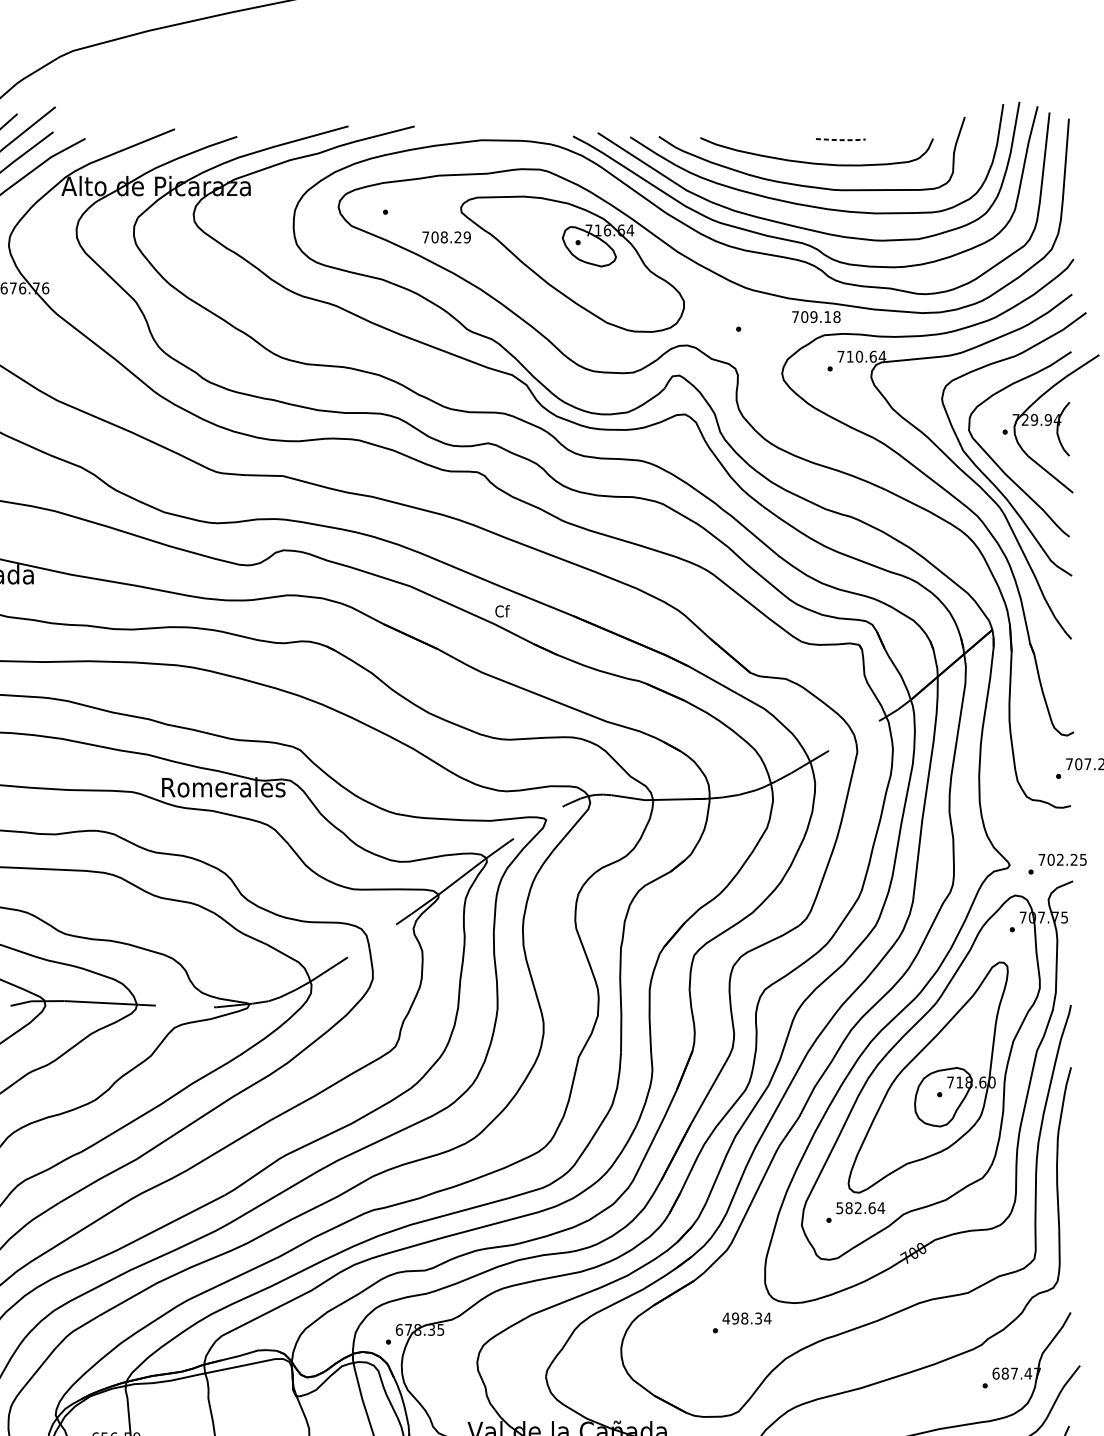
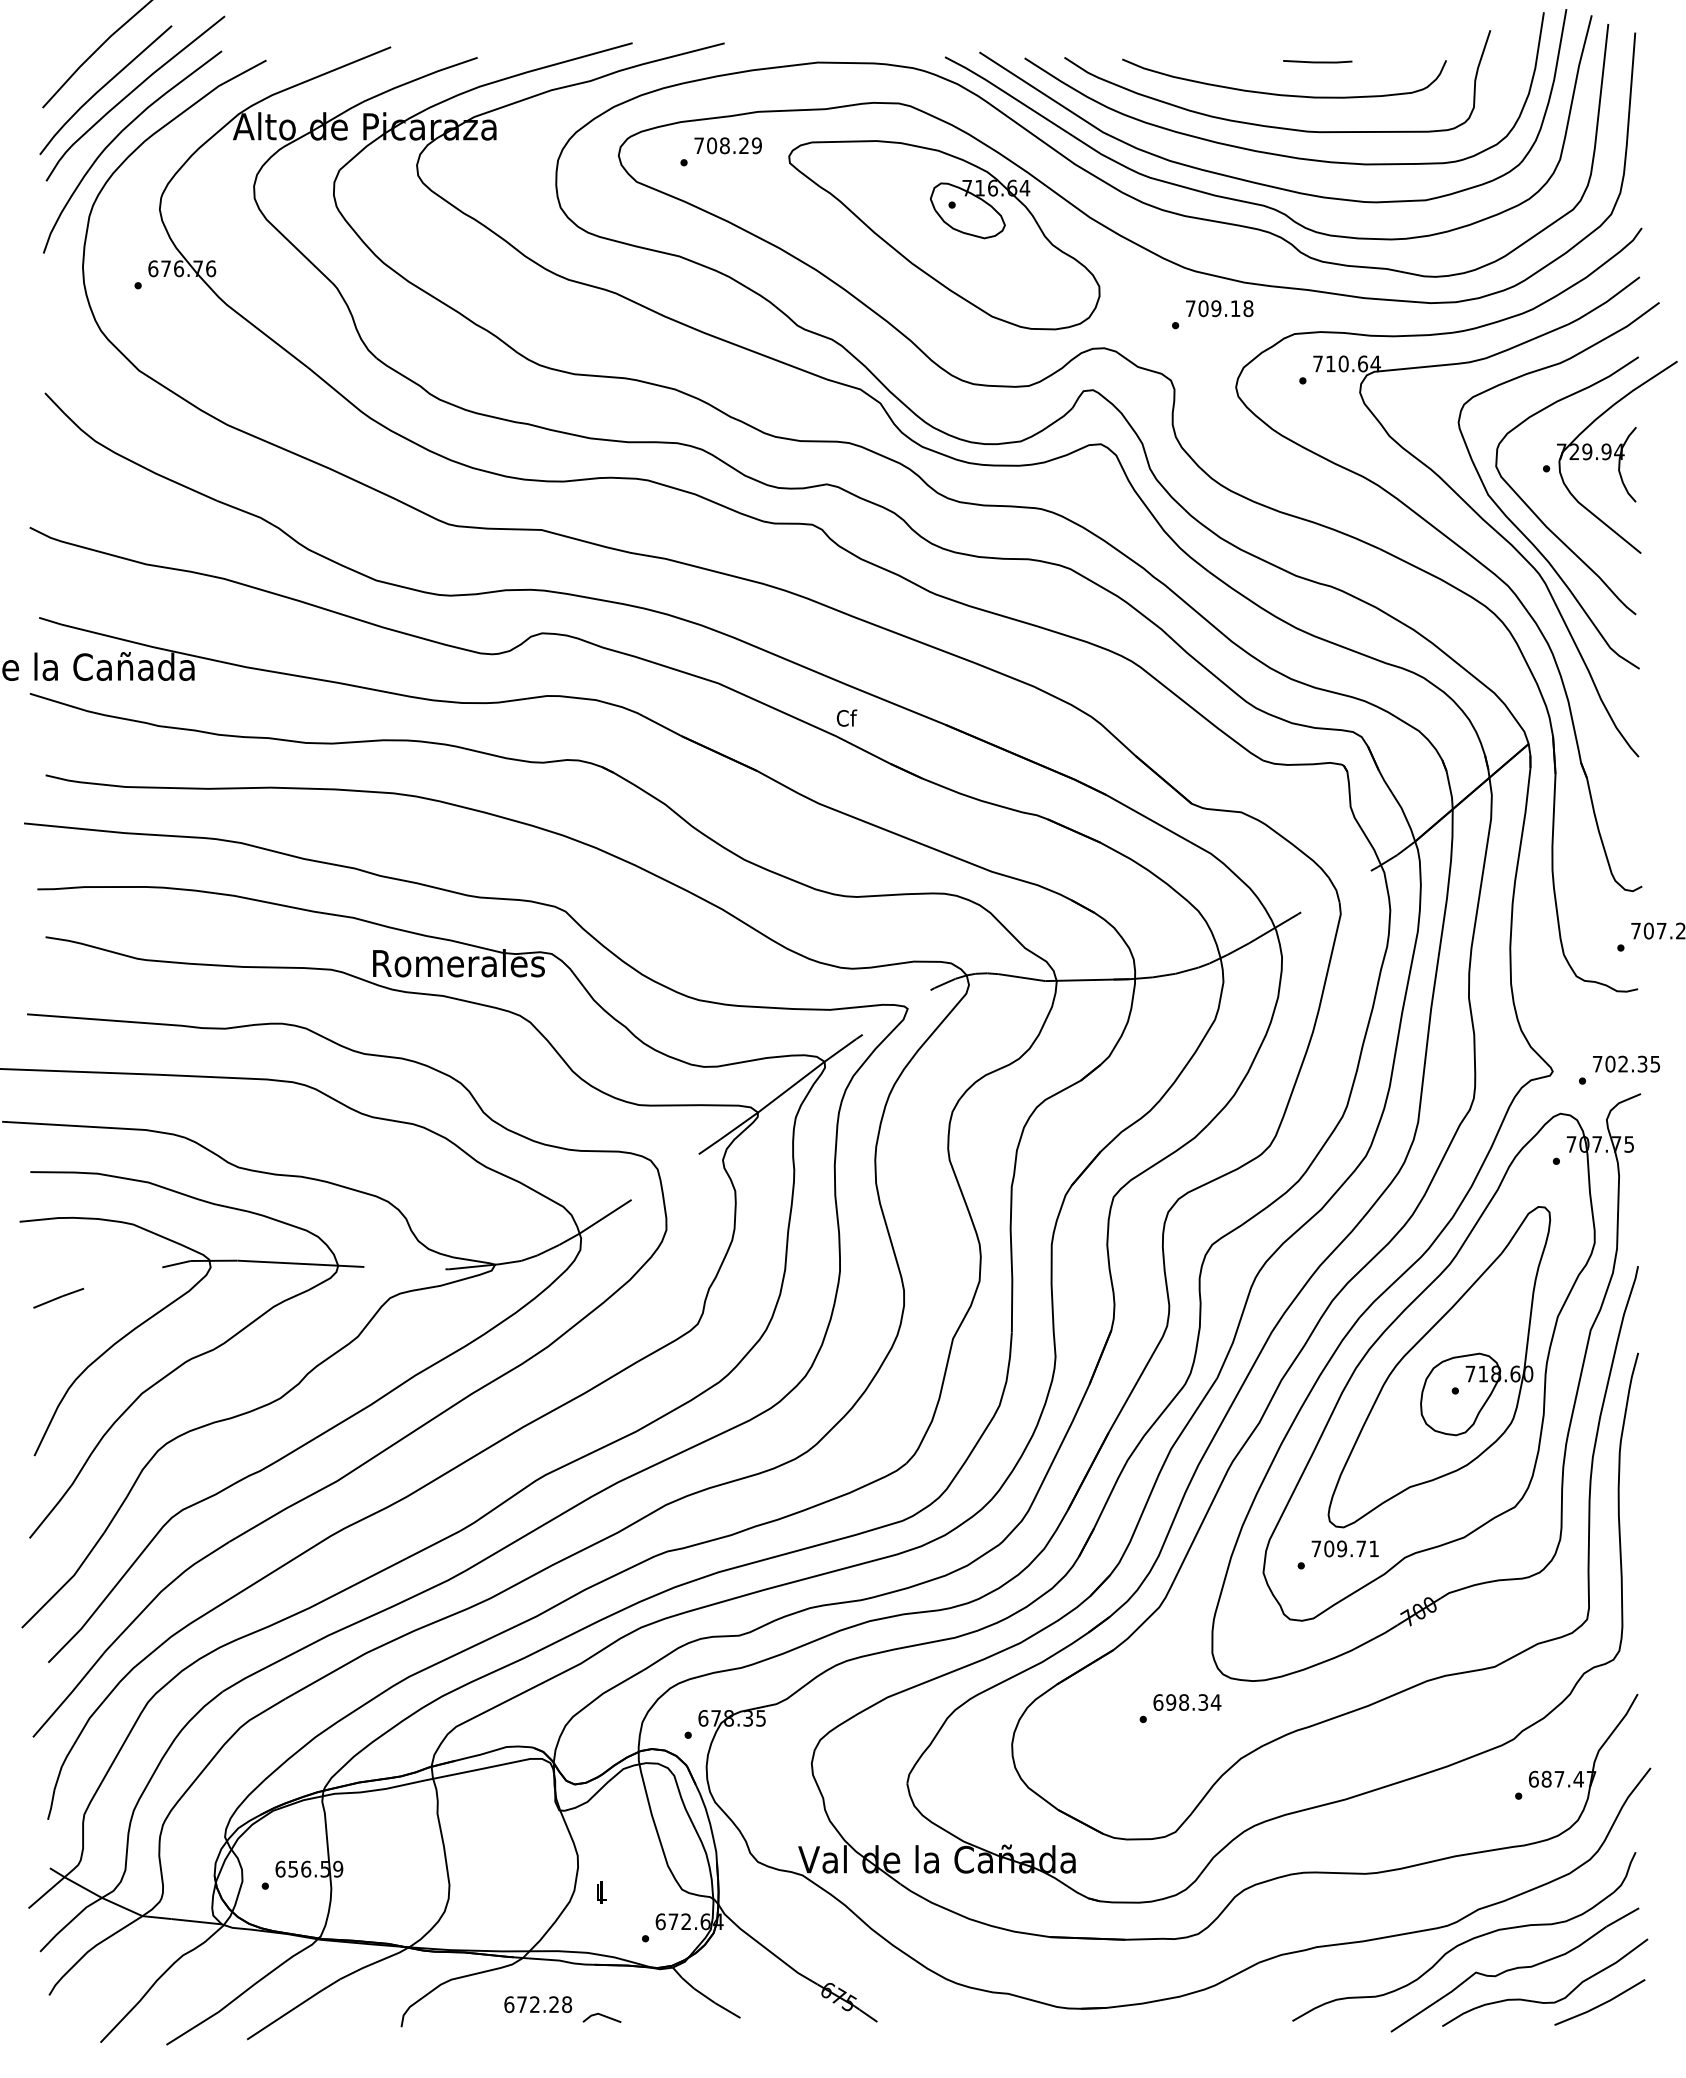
line: (841, 140) -> (1318, 62), dashed -> solid
text: (446, 237) -> (727, 145), moved
text: (816, 316) -> (1219, 308), moved
text: (1074, 860) -> (1642, 1064), 702.25 -> 702.35
text: (860, 1207) -> (1345, 1548), 582.64 -> 709.71
text: (726, 1318) -> (1158, 1702), 498.34 -> 698.34

